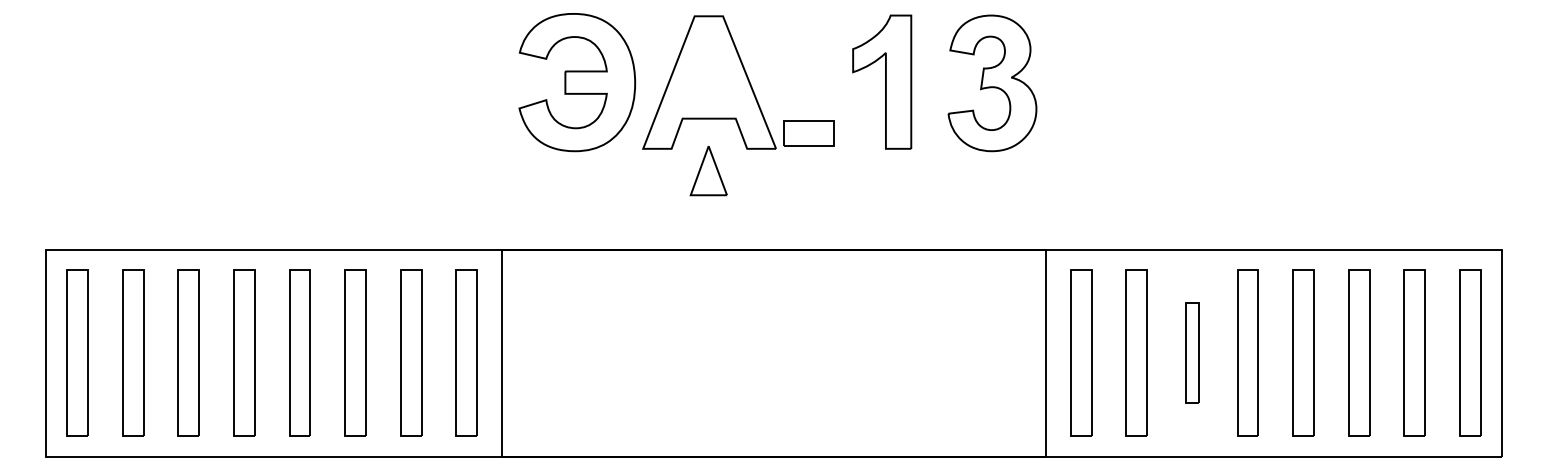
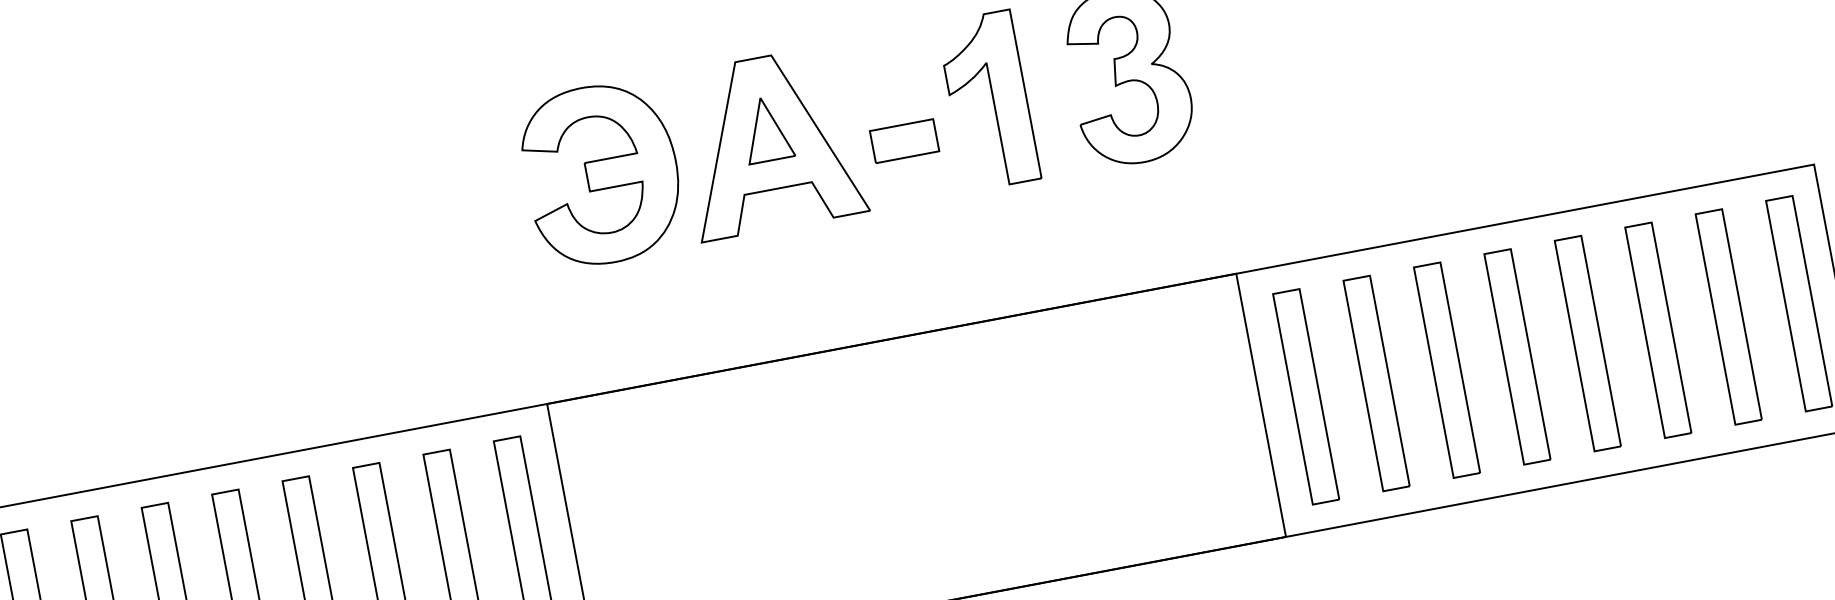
part: (808, 133) -> (903, 140), moved
part: (708, 170) -> (766, 128), moved
part: (1192, 352) -> (1446, 369), size x1.67

